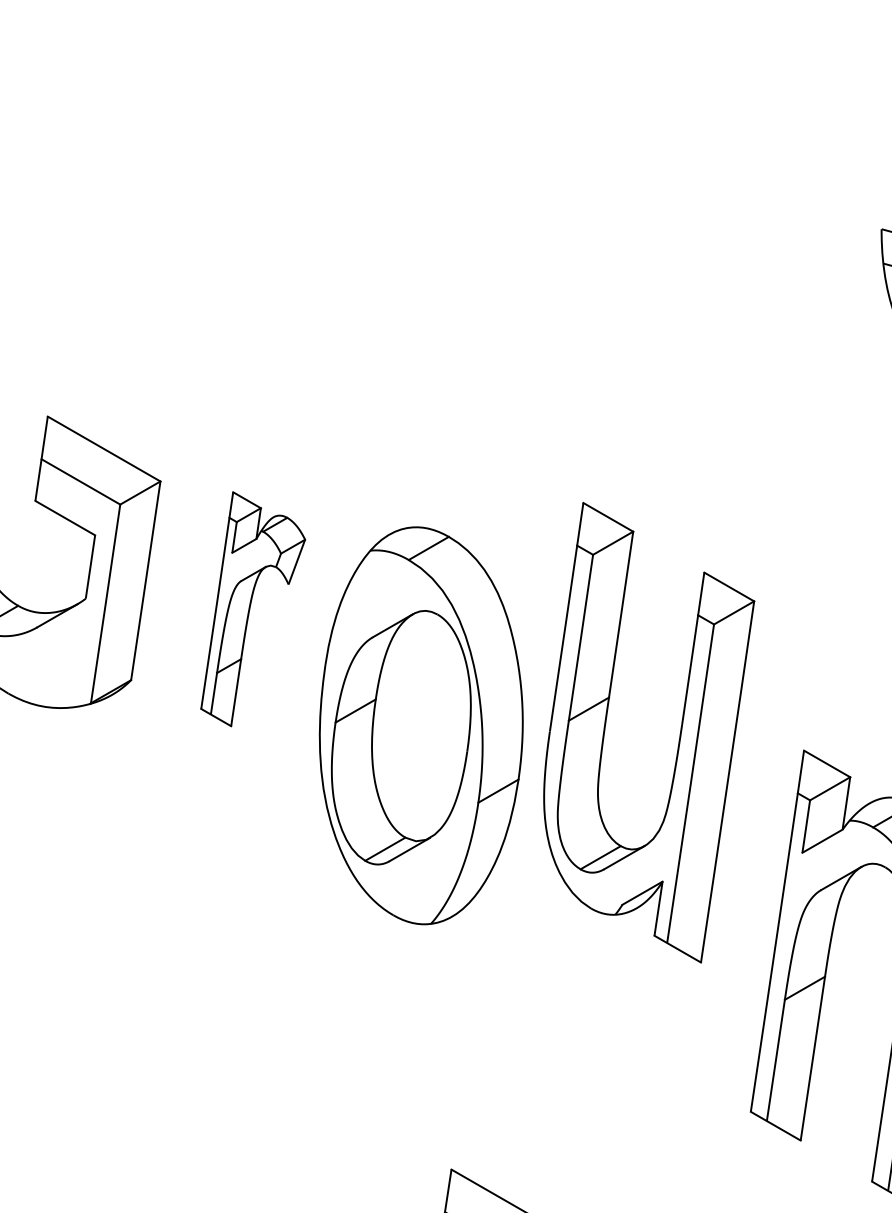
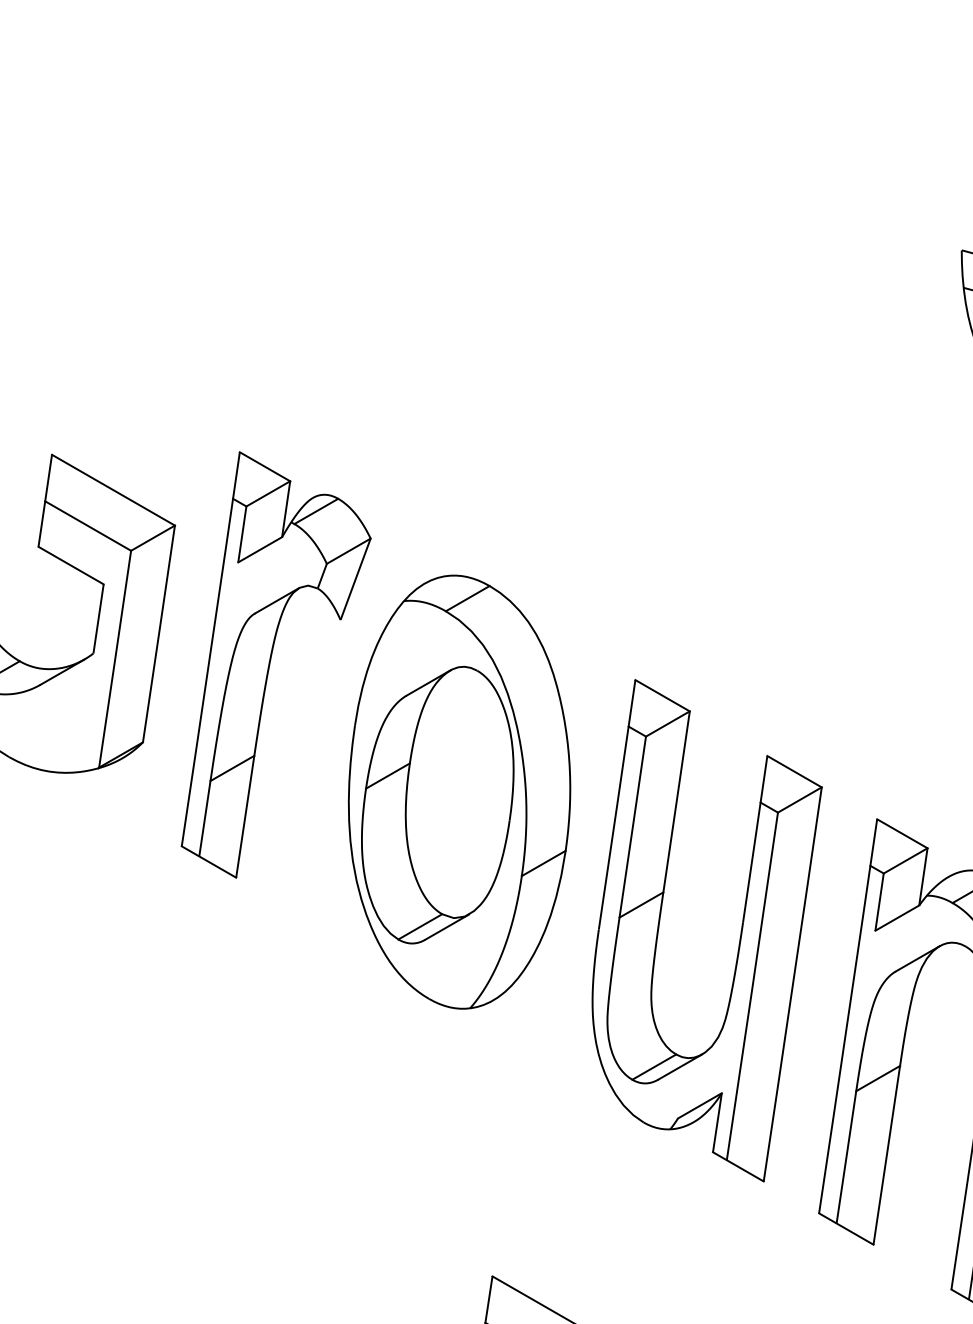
part: (252, 608) -> (275, 664), size x1.67
part: (678, 738) -> (739, 937), moved

